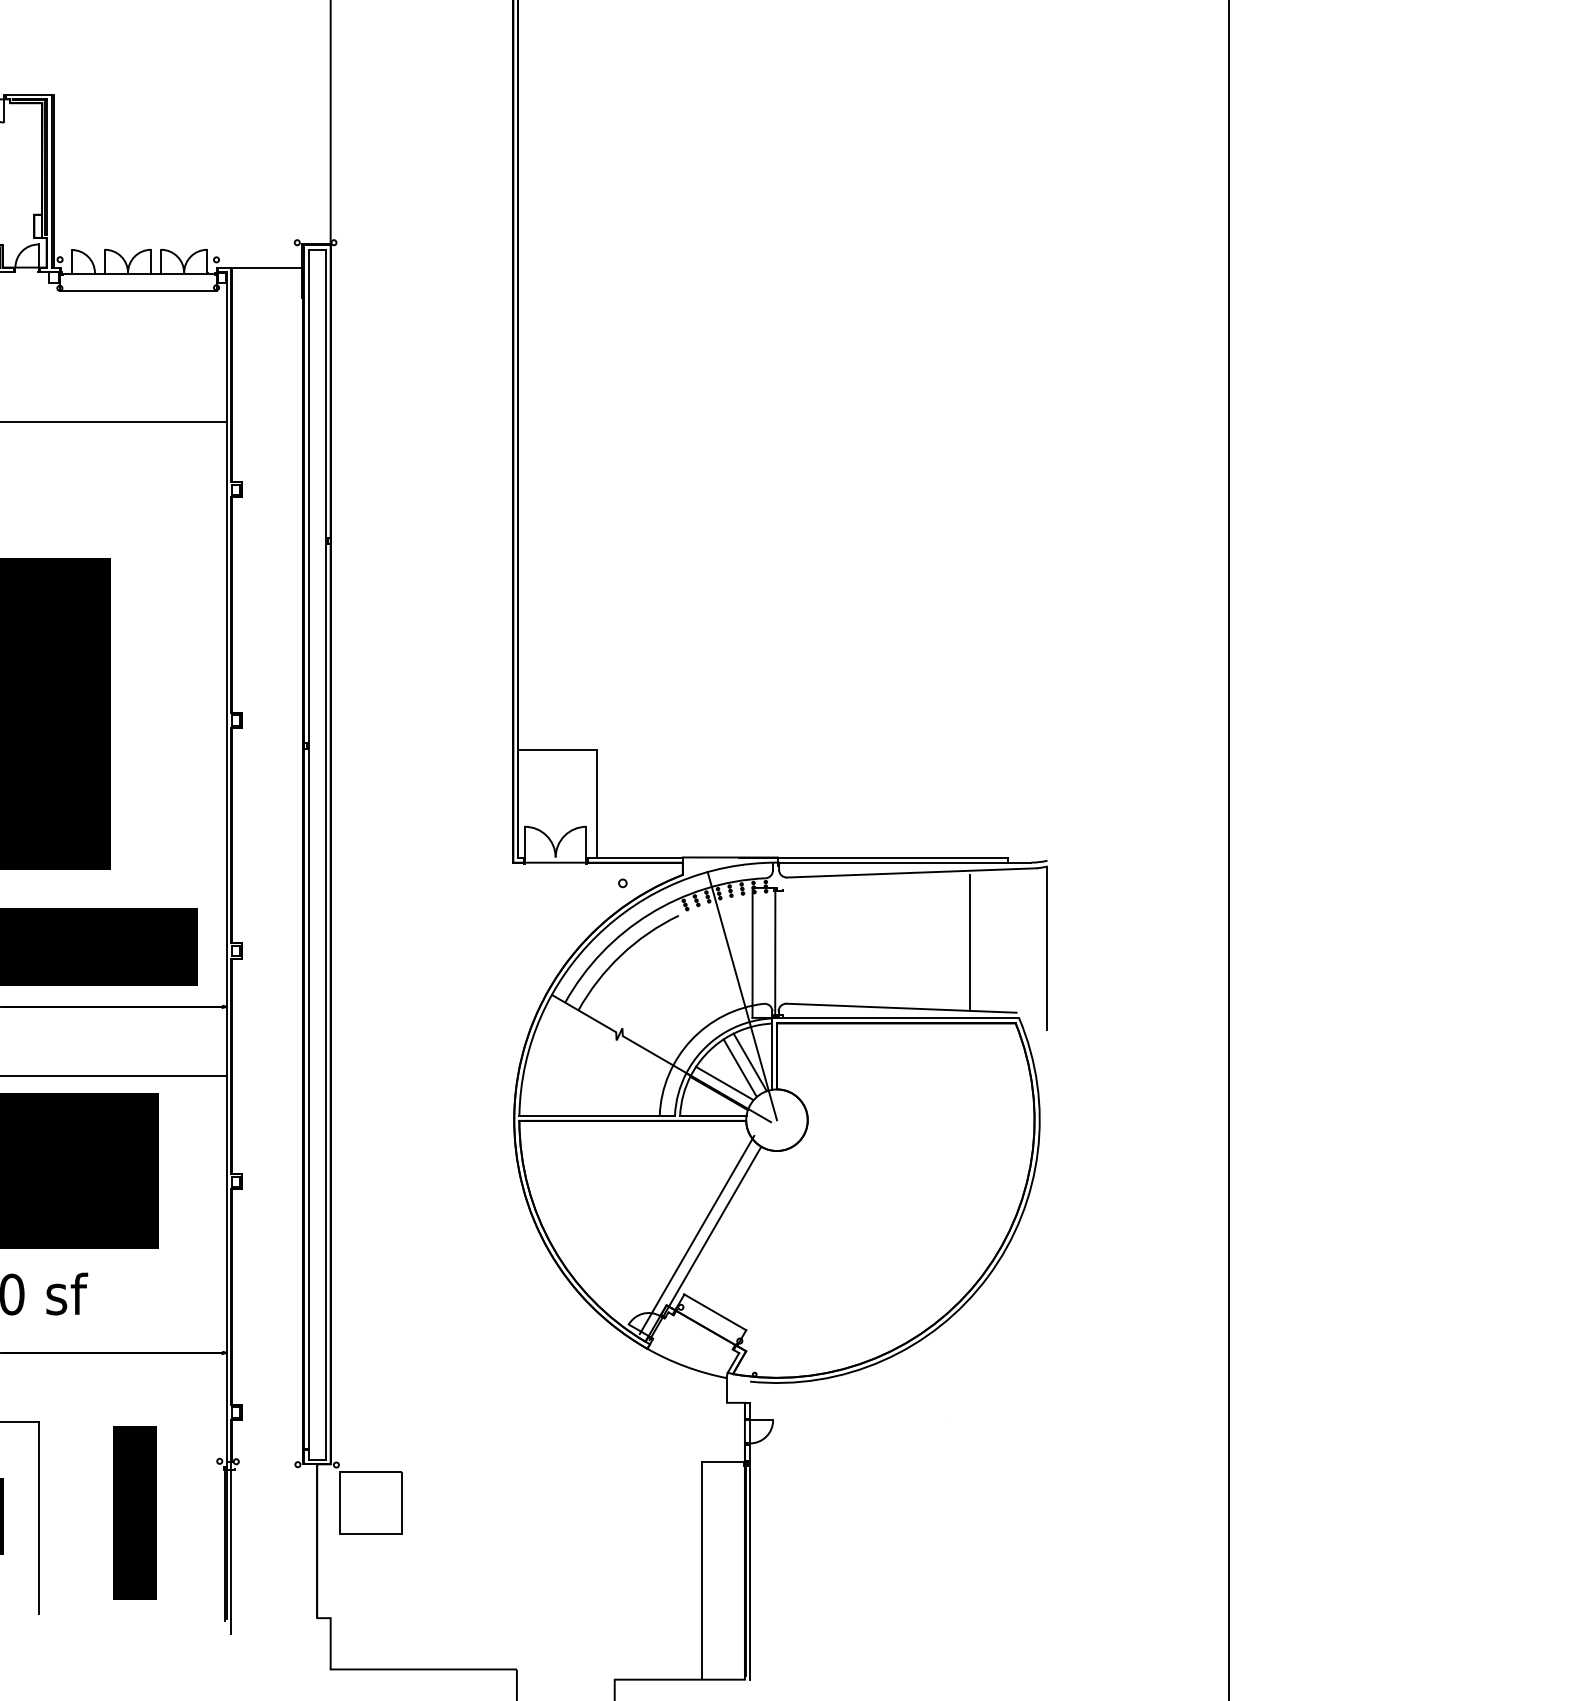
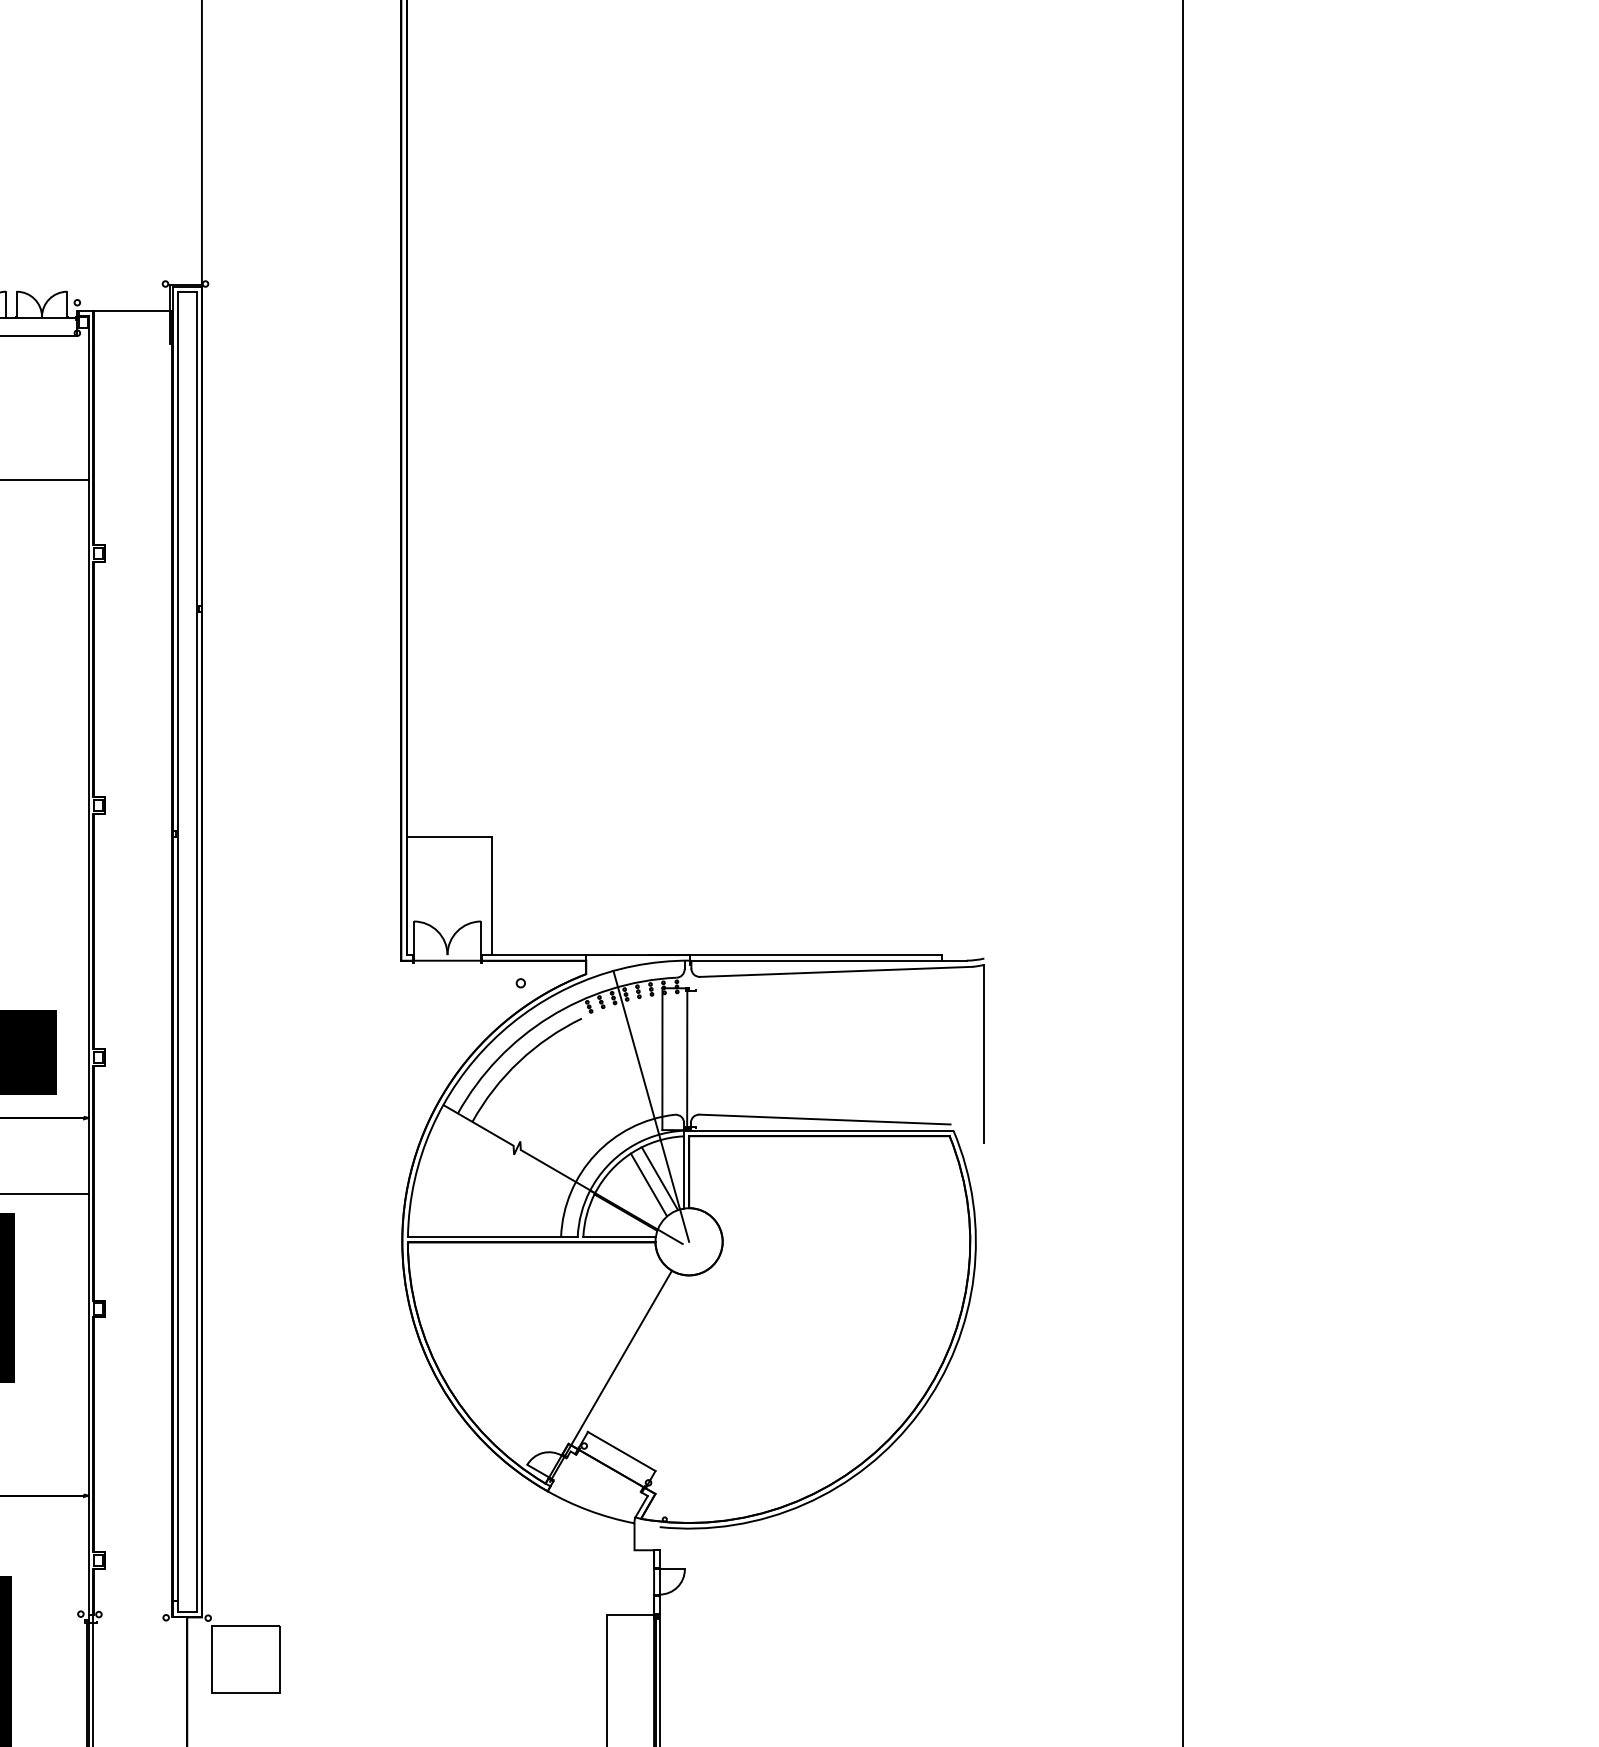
line: (969, 942) -> (899, 1047), removed
line: (724, 1083) -> (631, 1201), removed
line: (696, 1234) -> (601, 1366), removed

